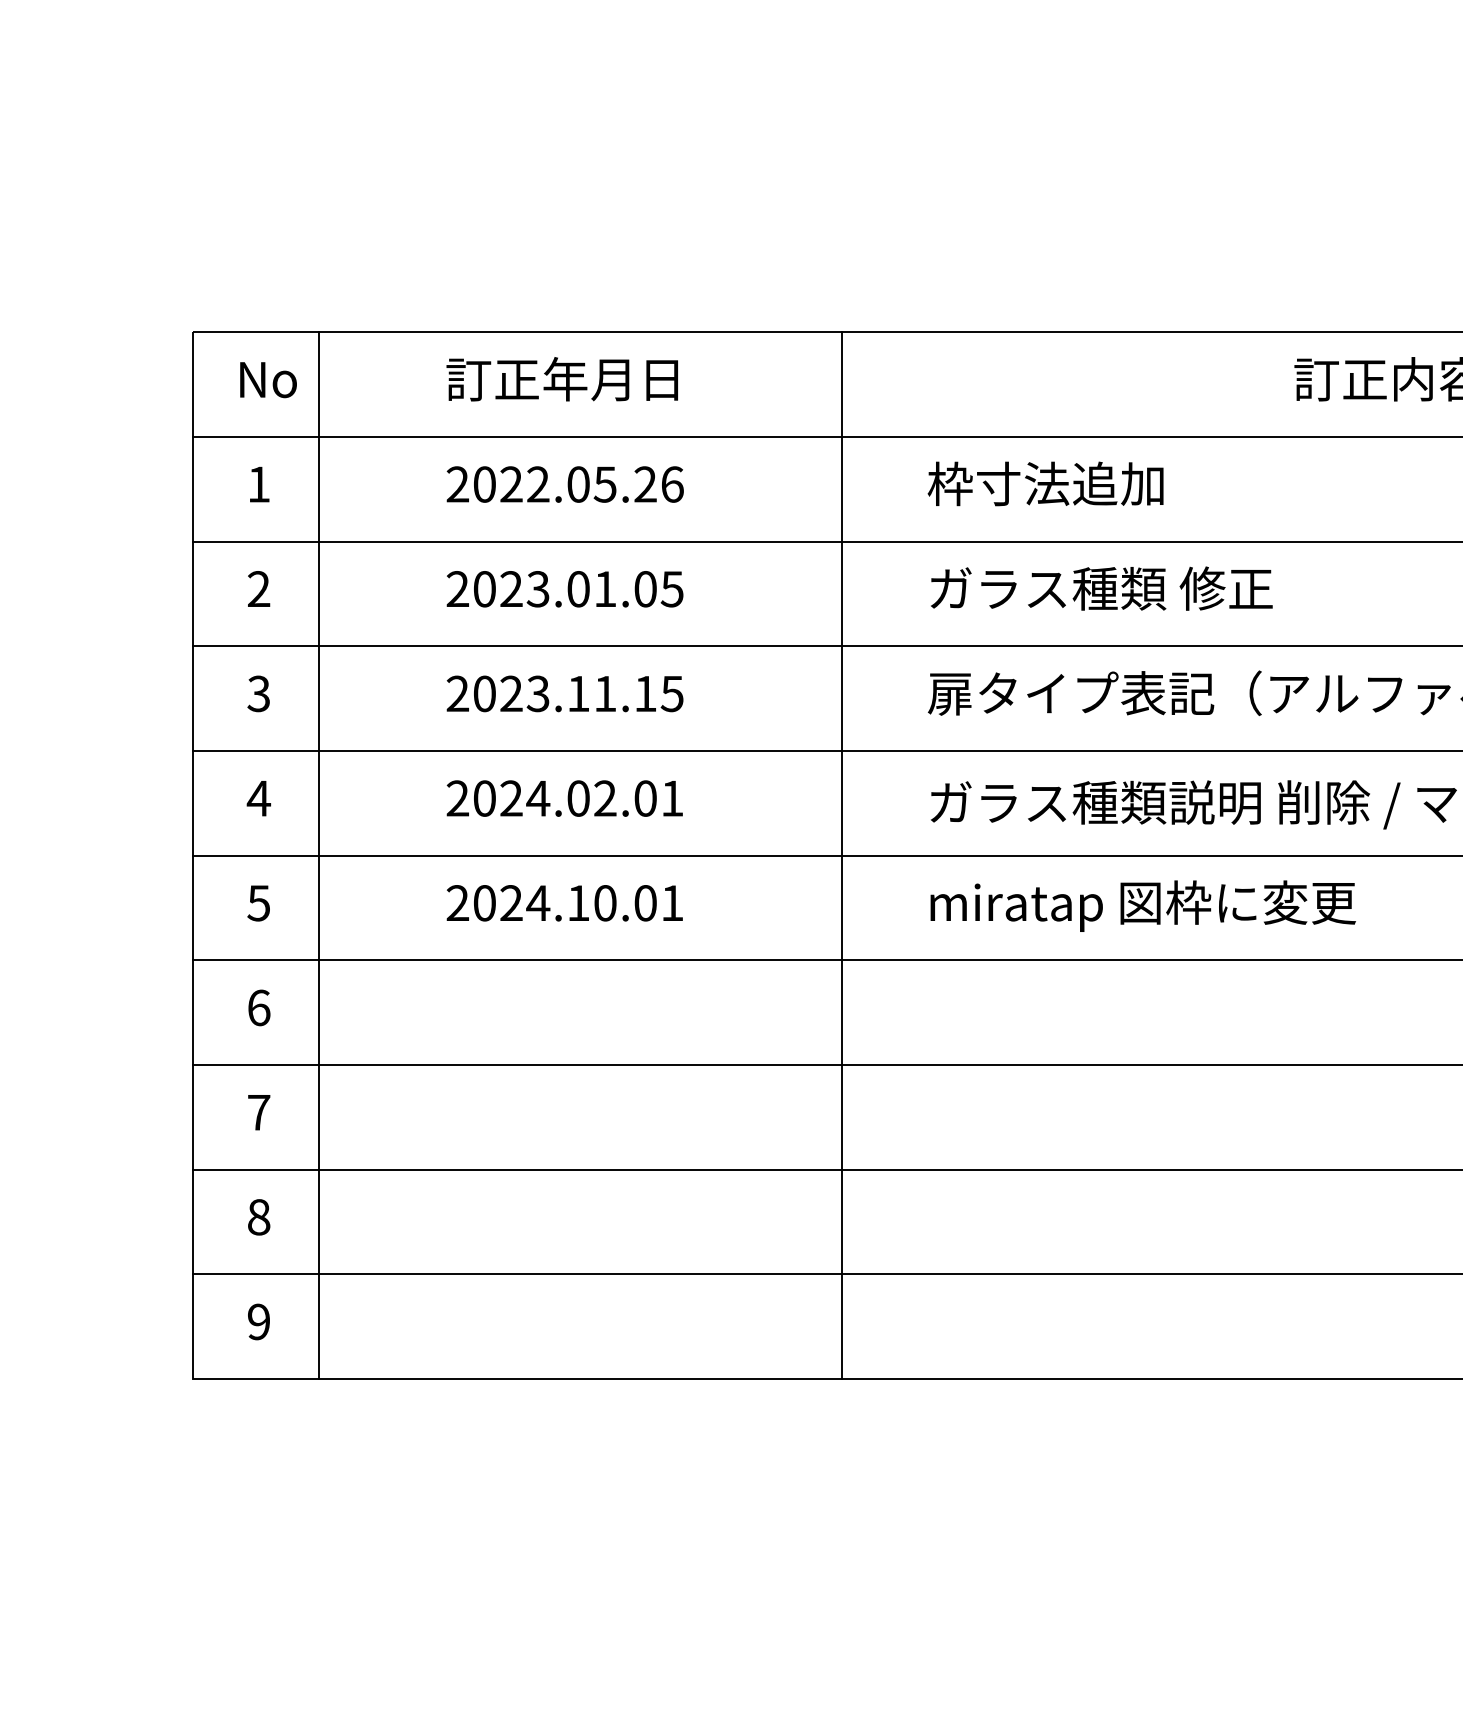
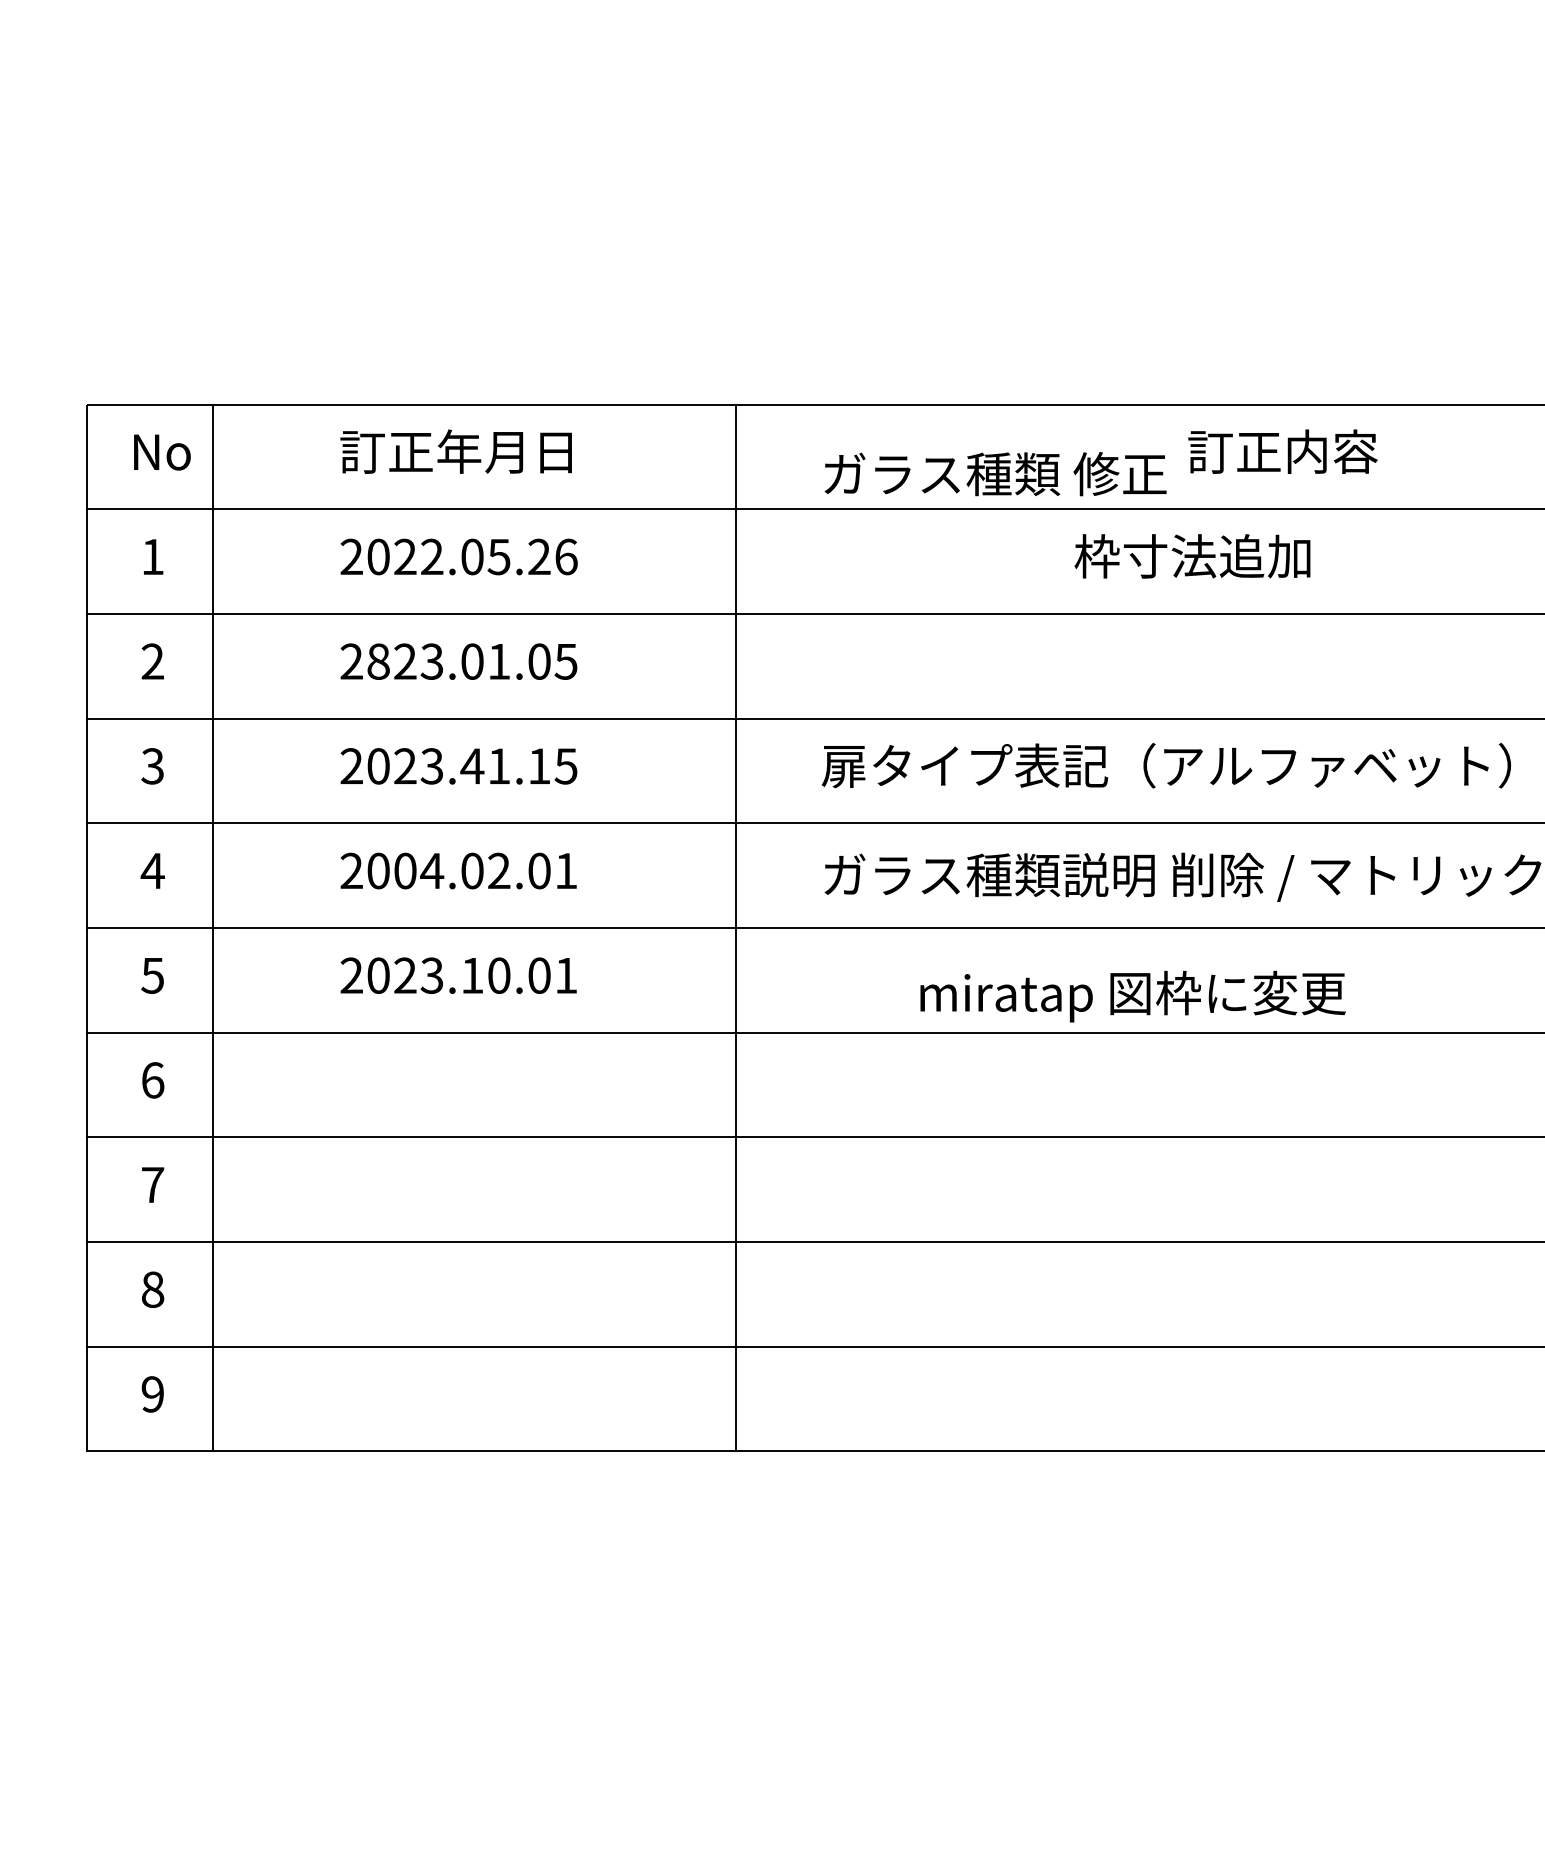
text: (1045, 484) -> (1192, 556), moved
text: (484, 589) -> (378, 661), 2023.01.05 -> 2823.01.05
text: (1101, 589) -> (995, 474), moved
text: (578, 693) -> (472, 765), 2023.11.15 -> 2023.41.15
text: (511, 798) -> (405, 870), 2024.02.01 -> 2004.02.01
text: (538, 903) -> (432, 975), 2024.10.01 -> 2023.10.01
text: (1142, 906) -> (1132, 996), moved

